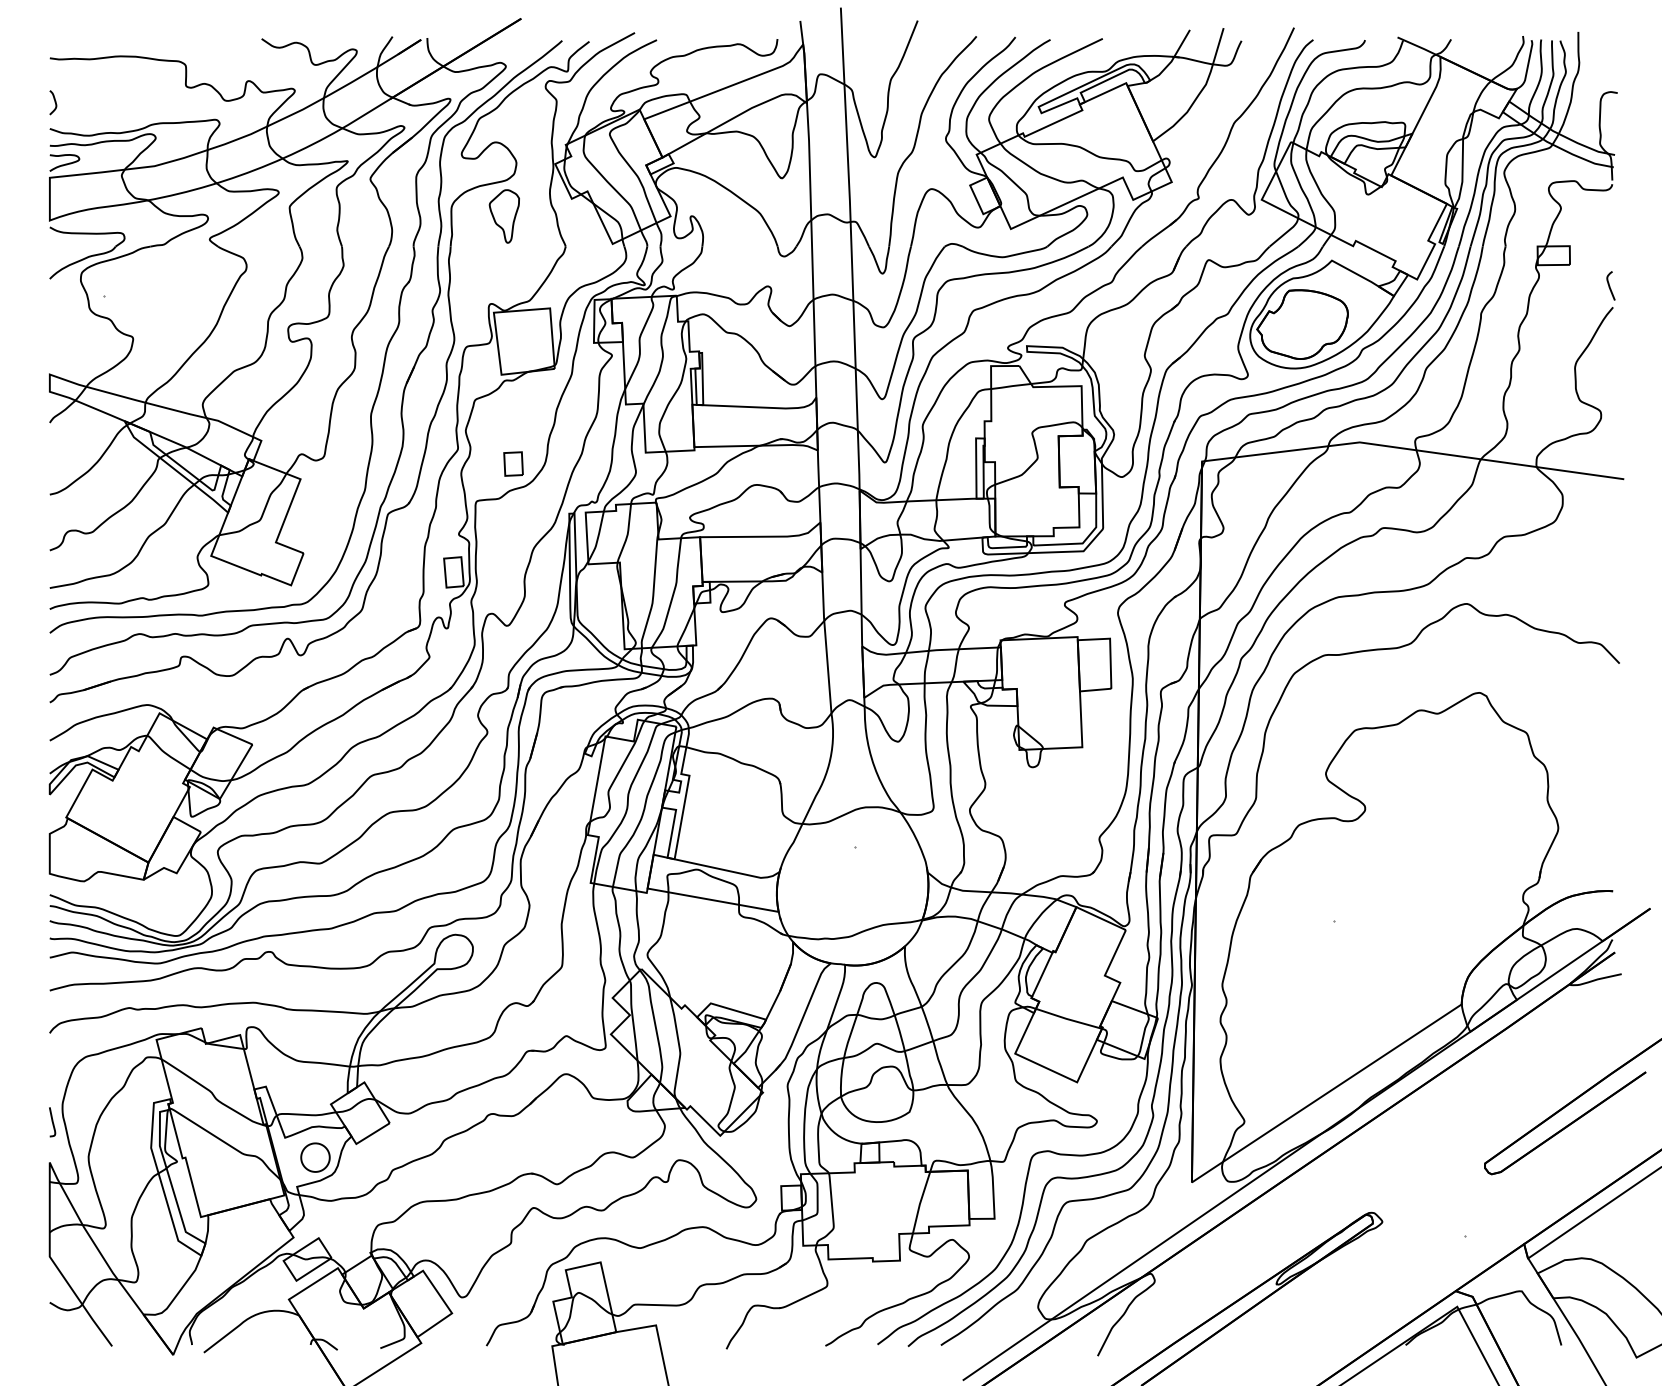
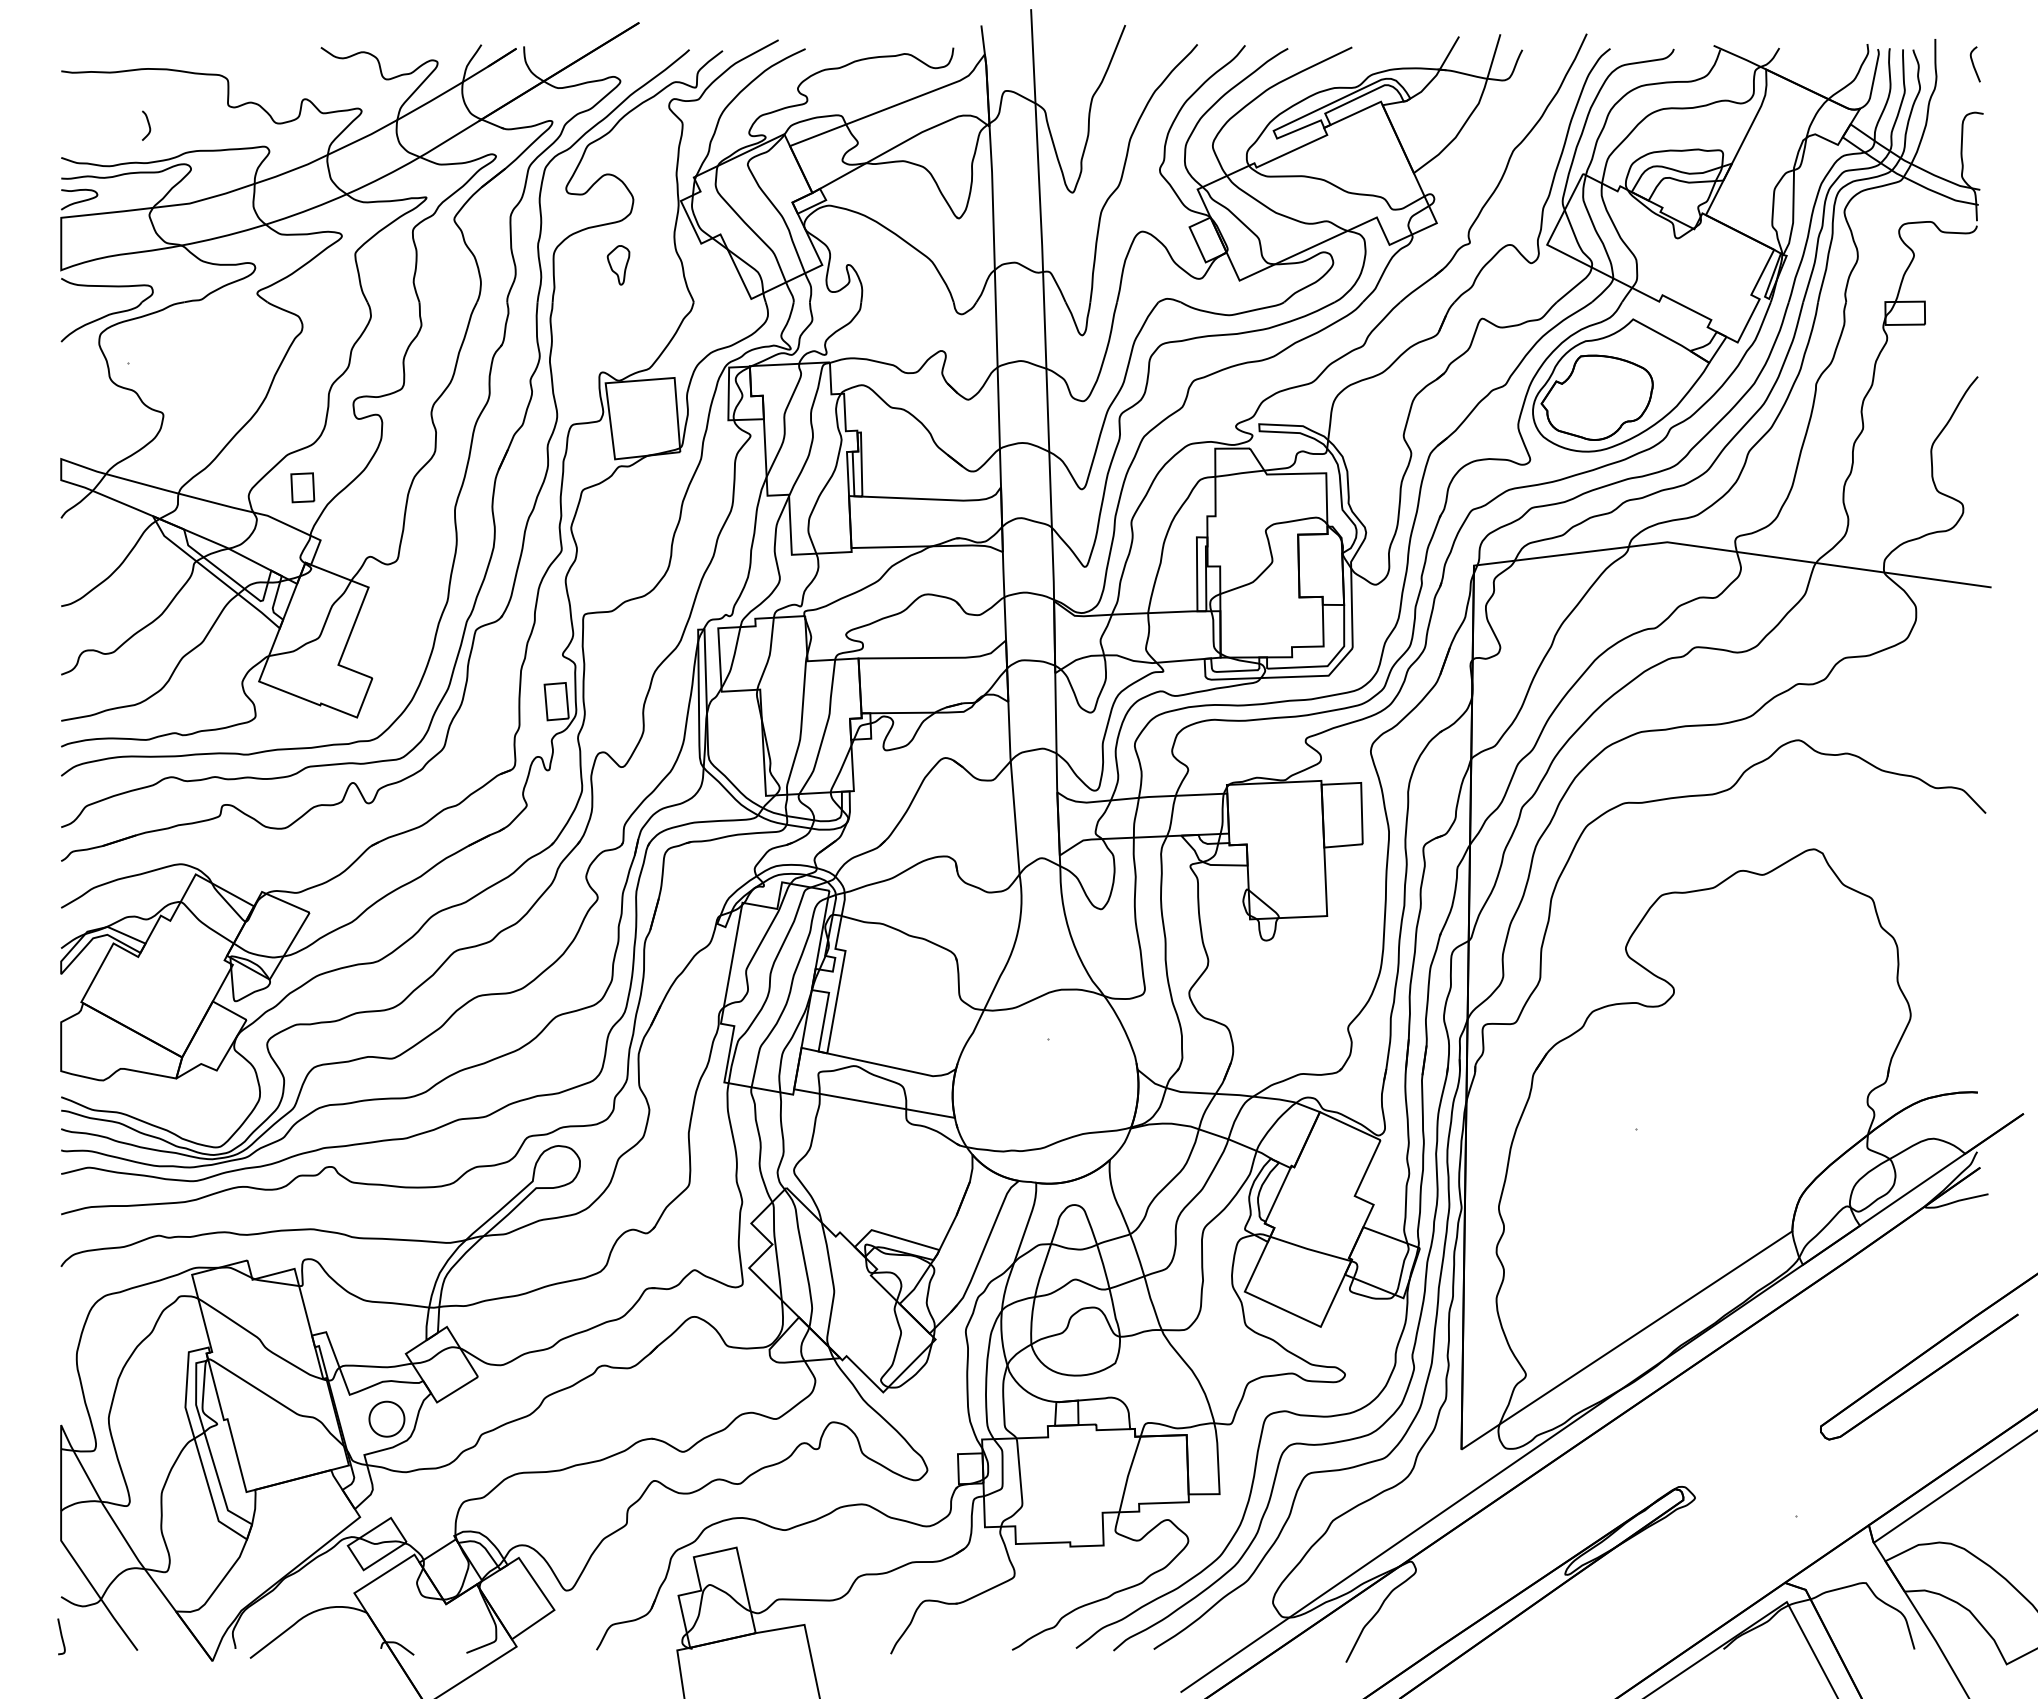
curve: (54, 102) -> (148, 125), moved
part: (504, 216) -> (618, 265), size x0.6
curve: (1610, 286) -> (1974, 64), moved
part: (513, 463) -> (302, 487), moved
curve: (52, 1122) -> (61, 1636), moved

